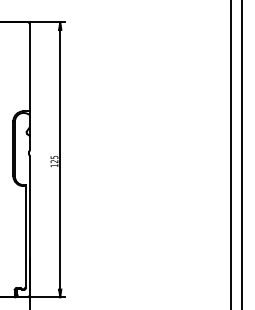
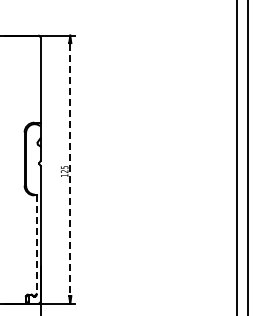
line: (60, 159) -> (70, 169), solid -> dashed
line: (25, 237) -> (36, 245), solid -> dashed

